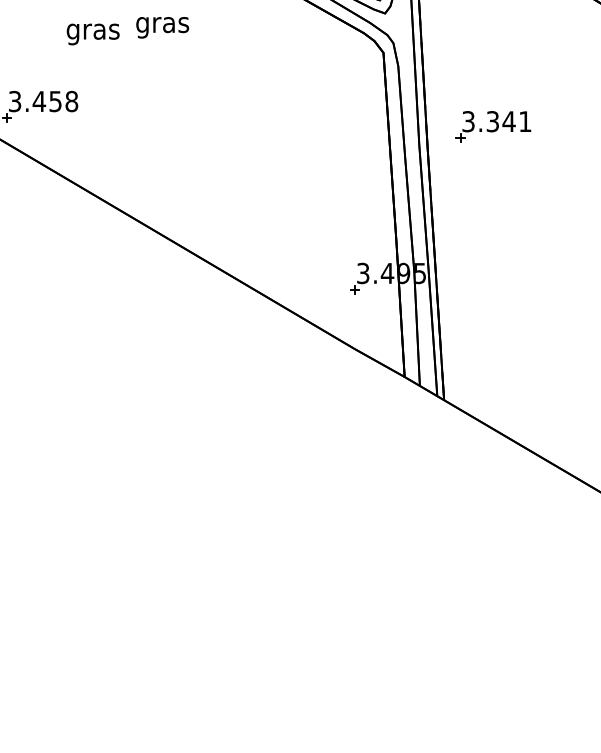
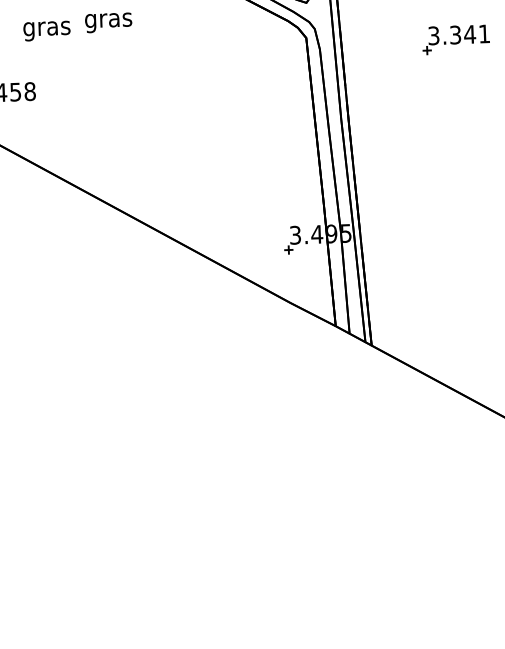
part: (493, 126) -> (456, 39), moved

